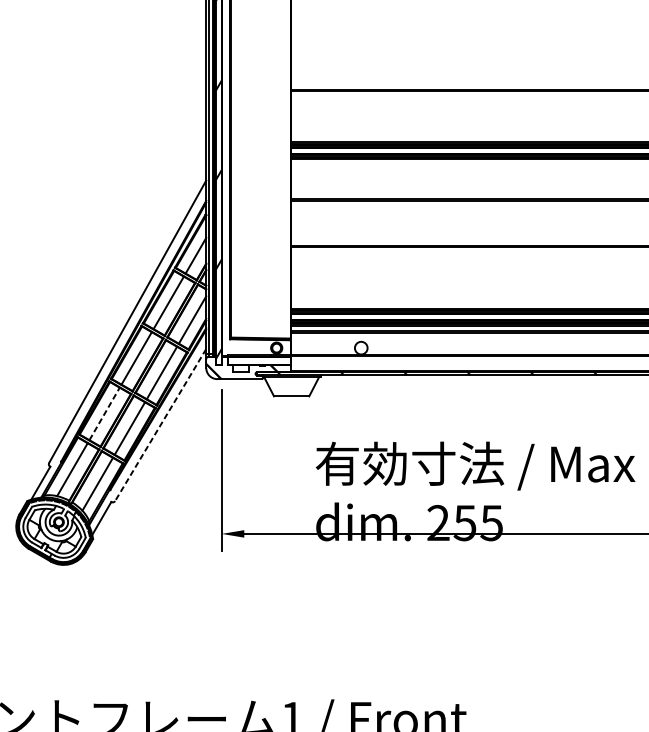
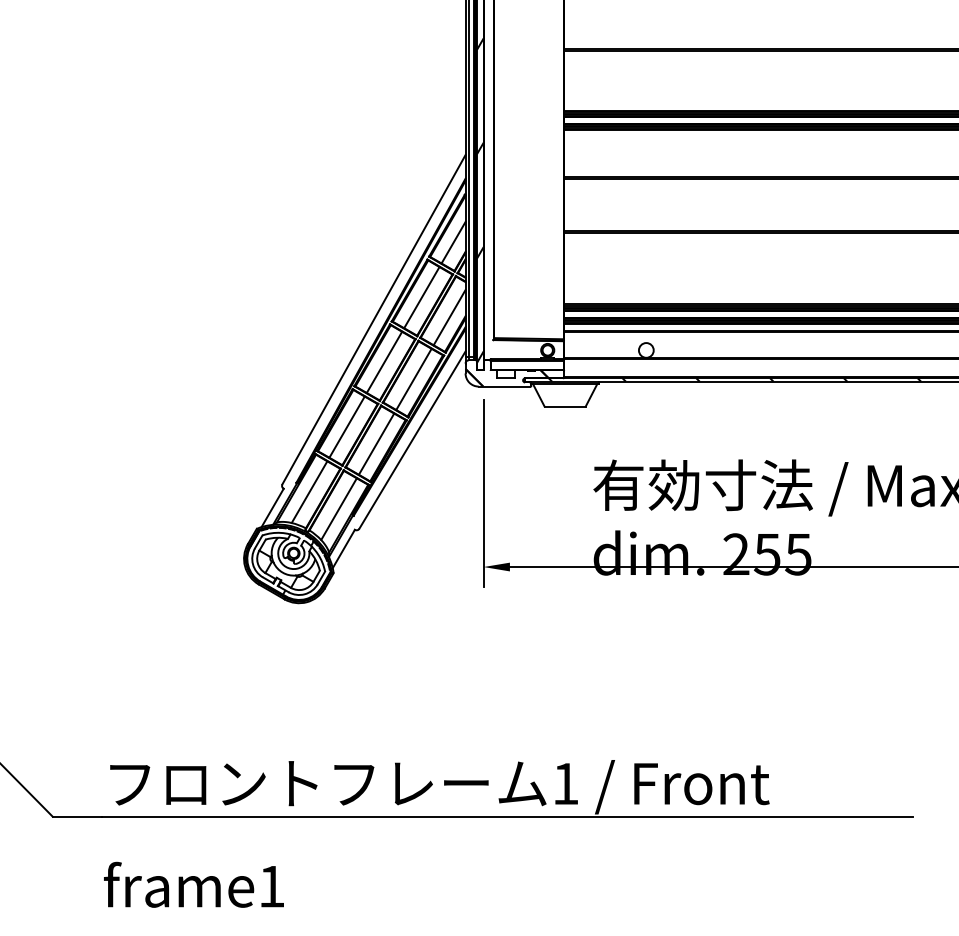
line: (104, 413) -> (347, 426), dashed -> solid
line: (160, 425) -> (412, 440), dashed -> solid

